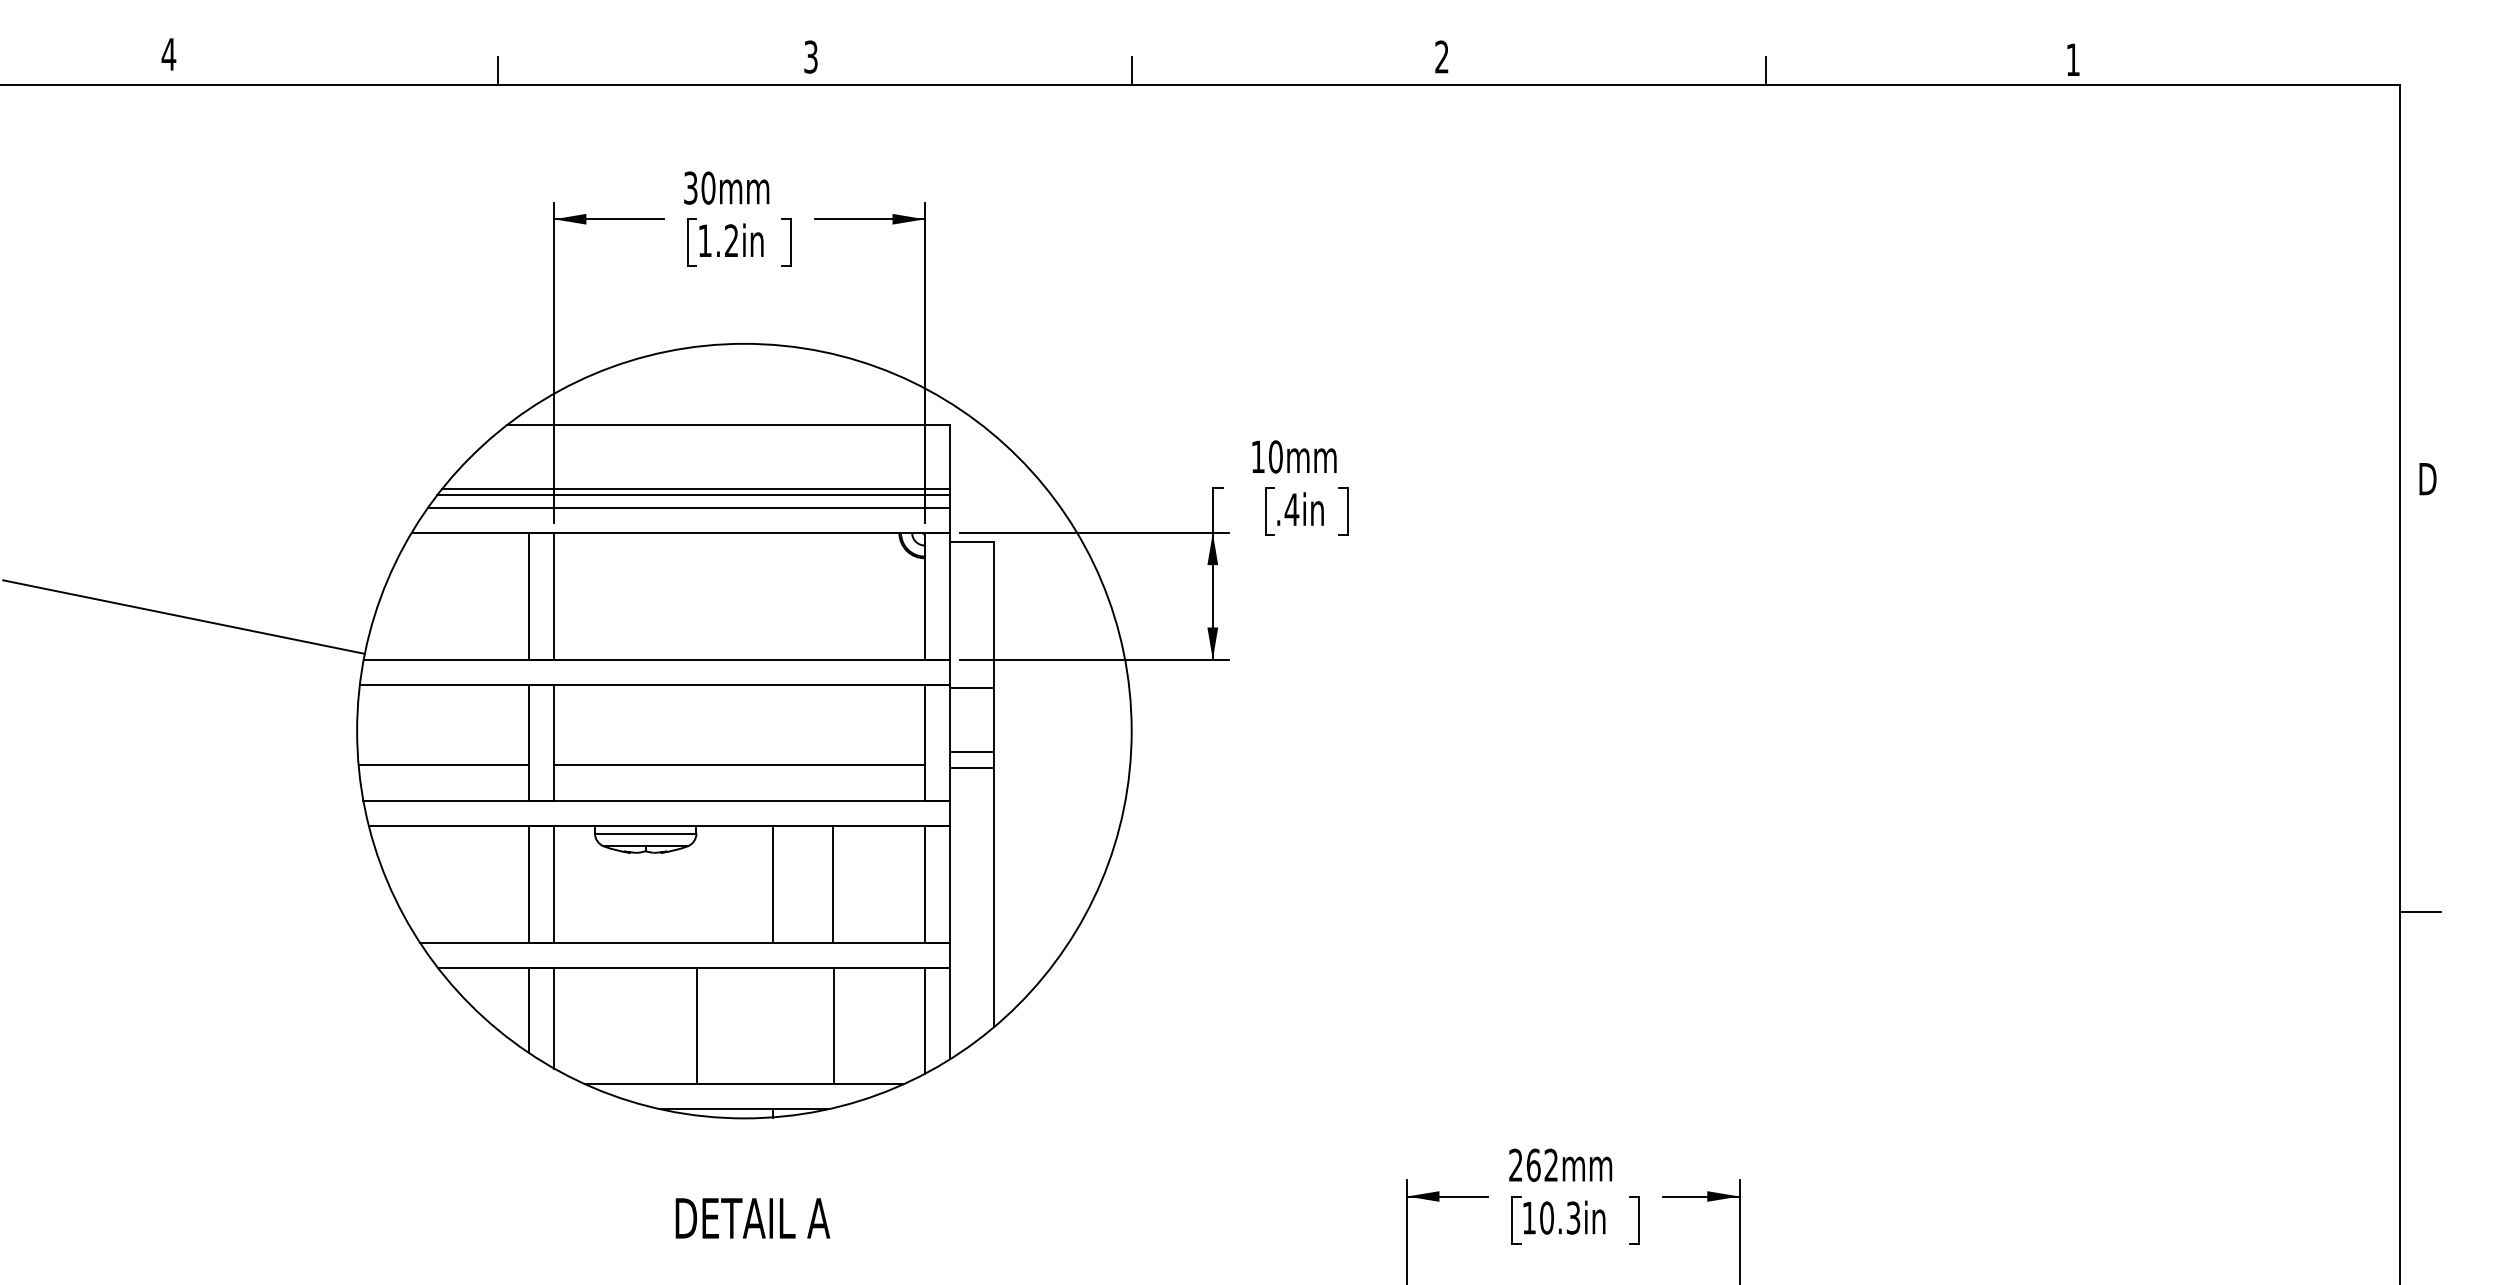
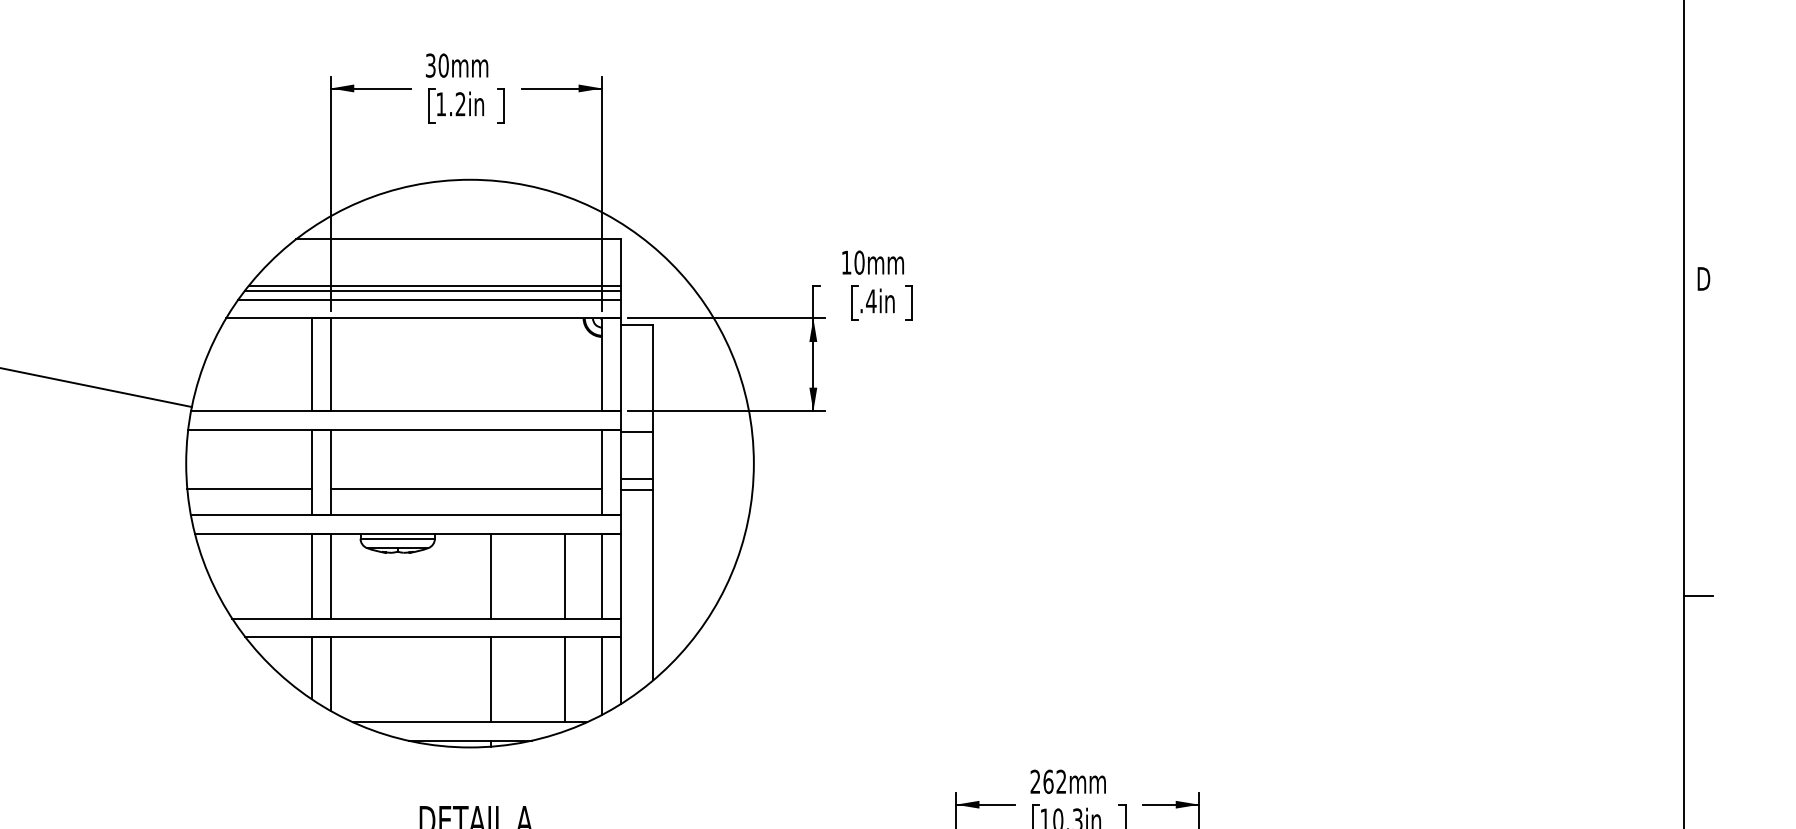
line: (833, 884) -> (565, 576), moved
line: (696, 1025) -> (490, 679), moved
line: (834, 1025) -> (565, 679), moved

